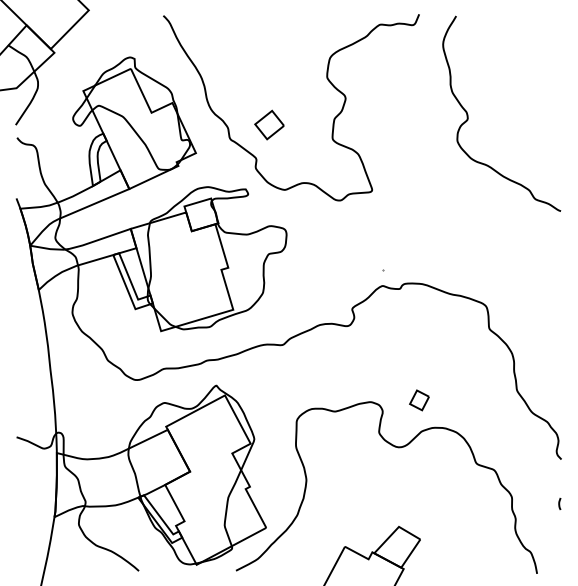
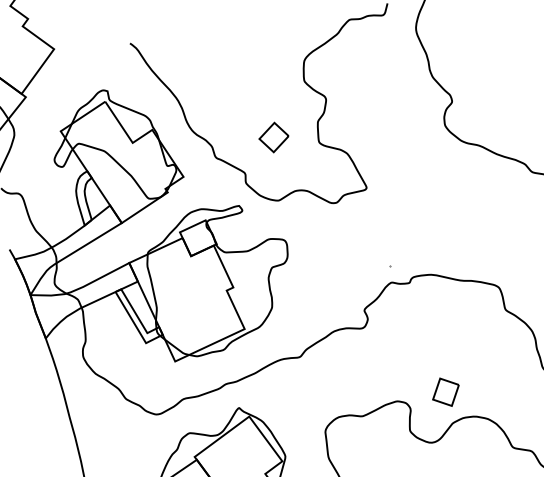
part: (269, 124) -> (273, 136), moved
part: (419, 400) -> (445, 392), size x1.43

